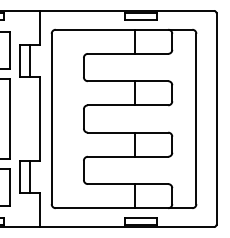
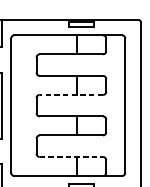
line: (127, 105) -> (70, 95), solid -> dashed
line: (128, 184) -> (71, 157), solid -> dashed

